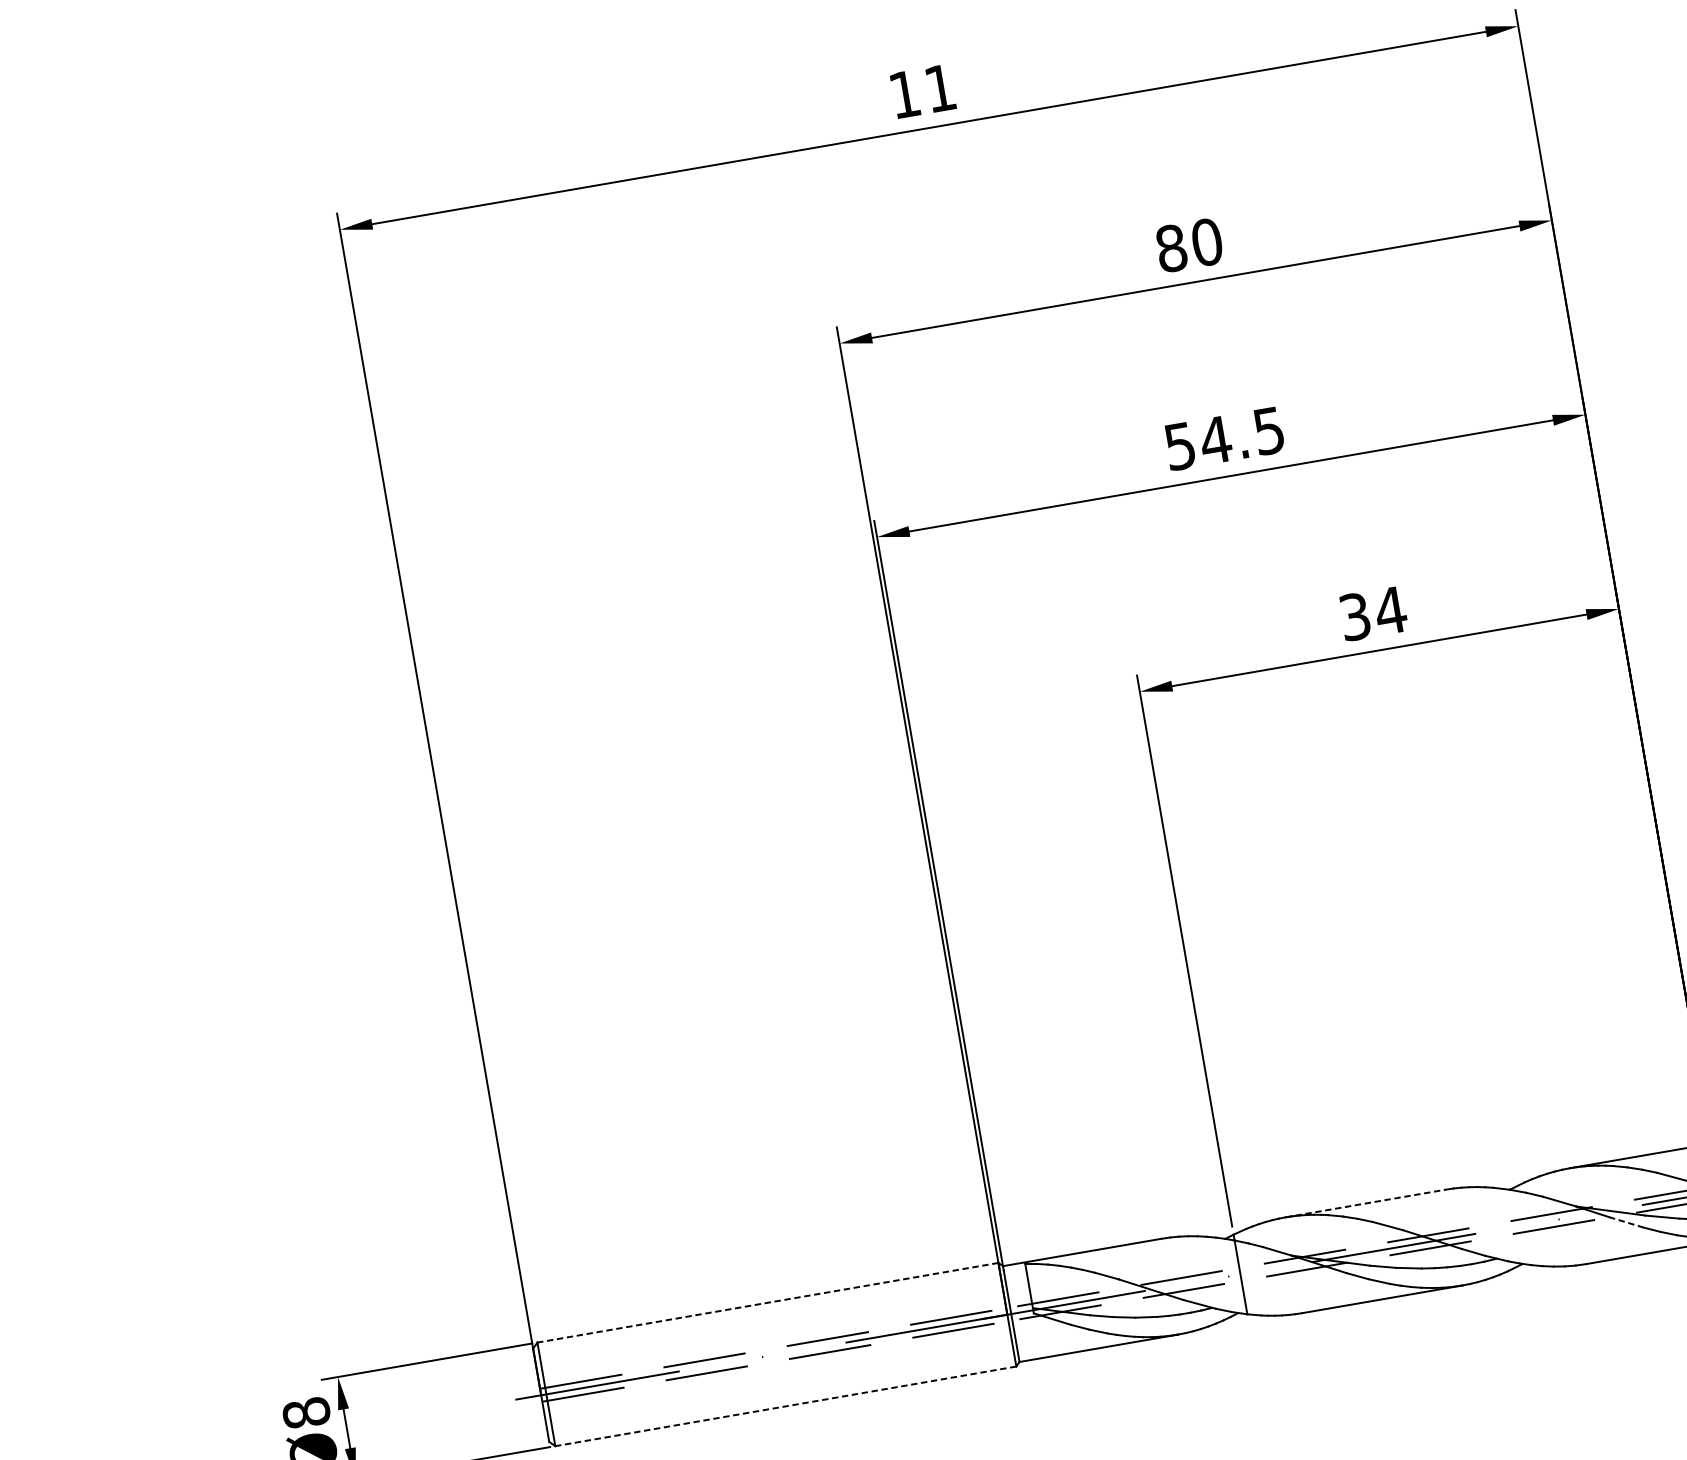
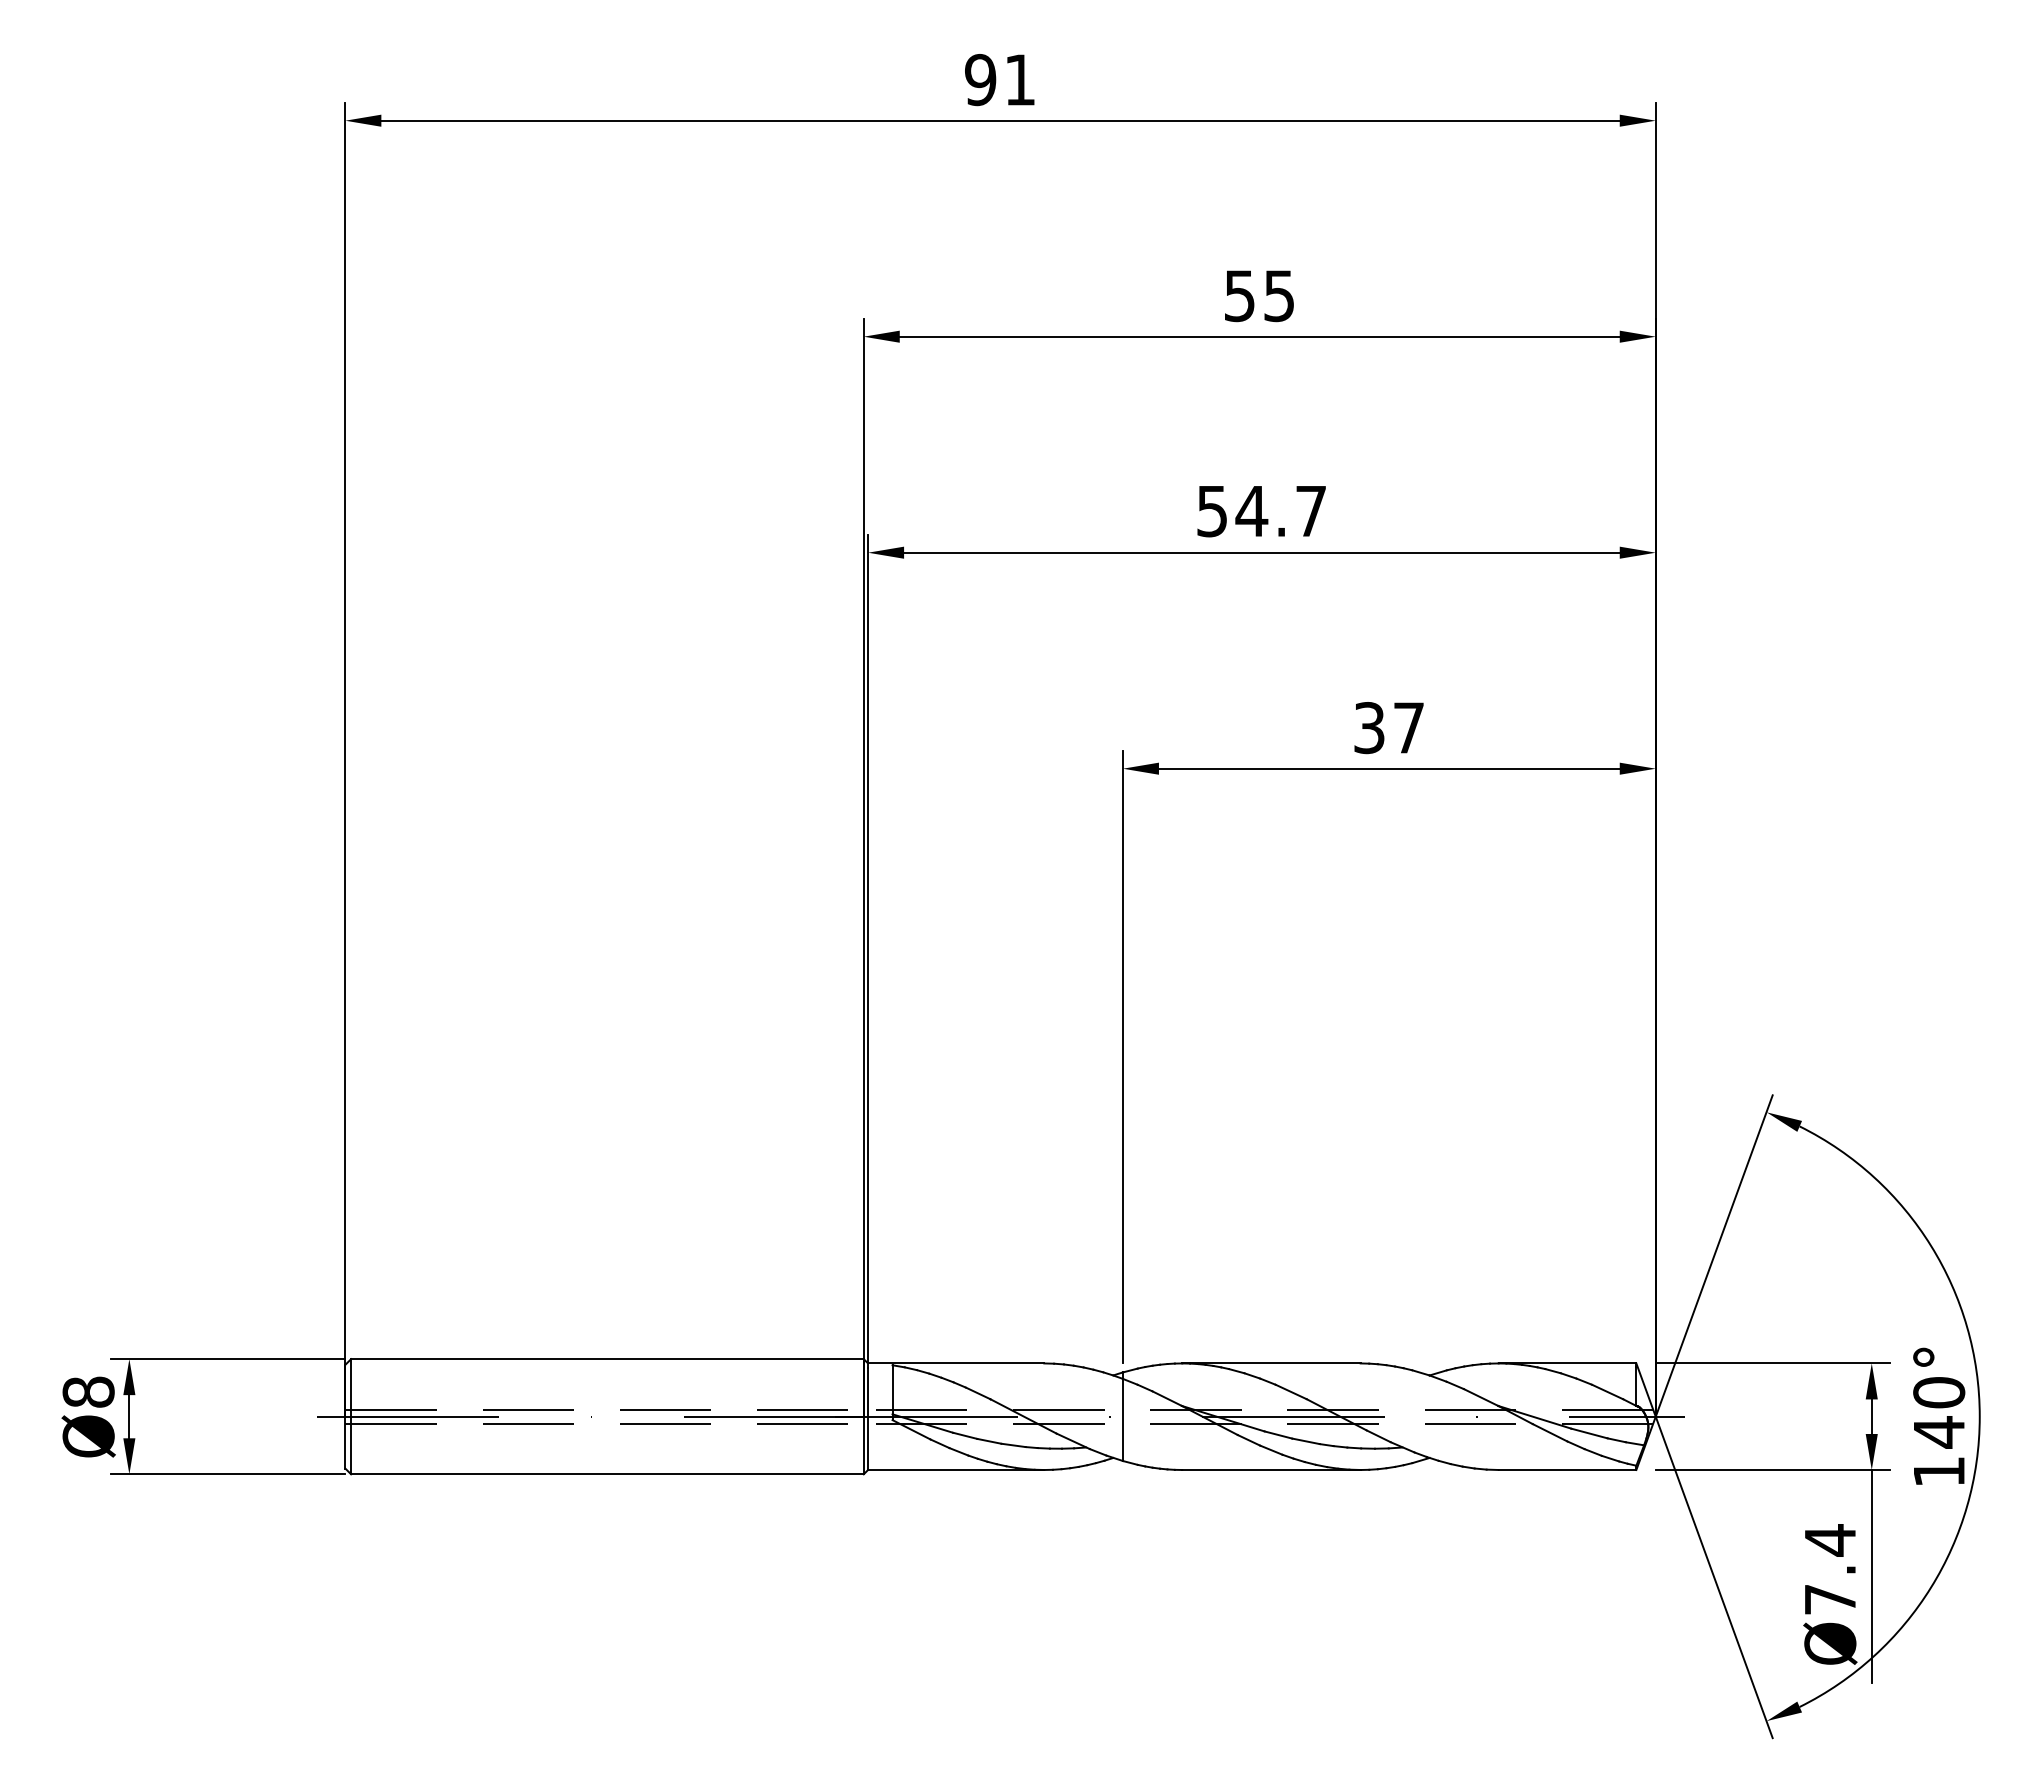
text: (904, 94) -> (980, 80), 11 -> 91
text: (1189, 245) -> (1259, 296), 80 -> 55
text: (1268, 431) -> (1310, 511), 54.5 -> 54.7
text: (1390, 610) -> (1408, 727), 34 -> 37
line: (1365, 1203) -> (1271, 1363), dashed -> solid
line: (1626, 1222) -> (1549, 1432), dashed -> solid
line: (767, 1303) -> (606, 1359), dashed -> solid
line: (785, 1406) -> (606, 1474), dashed -> solid

